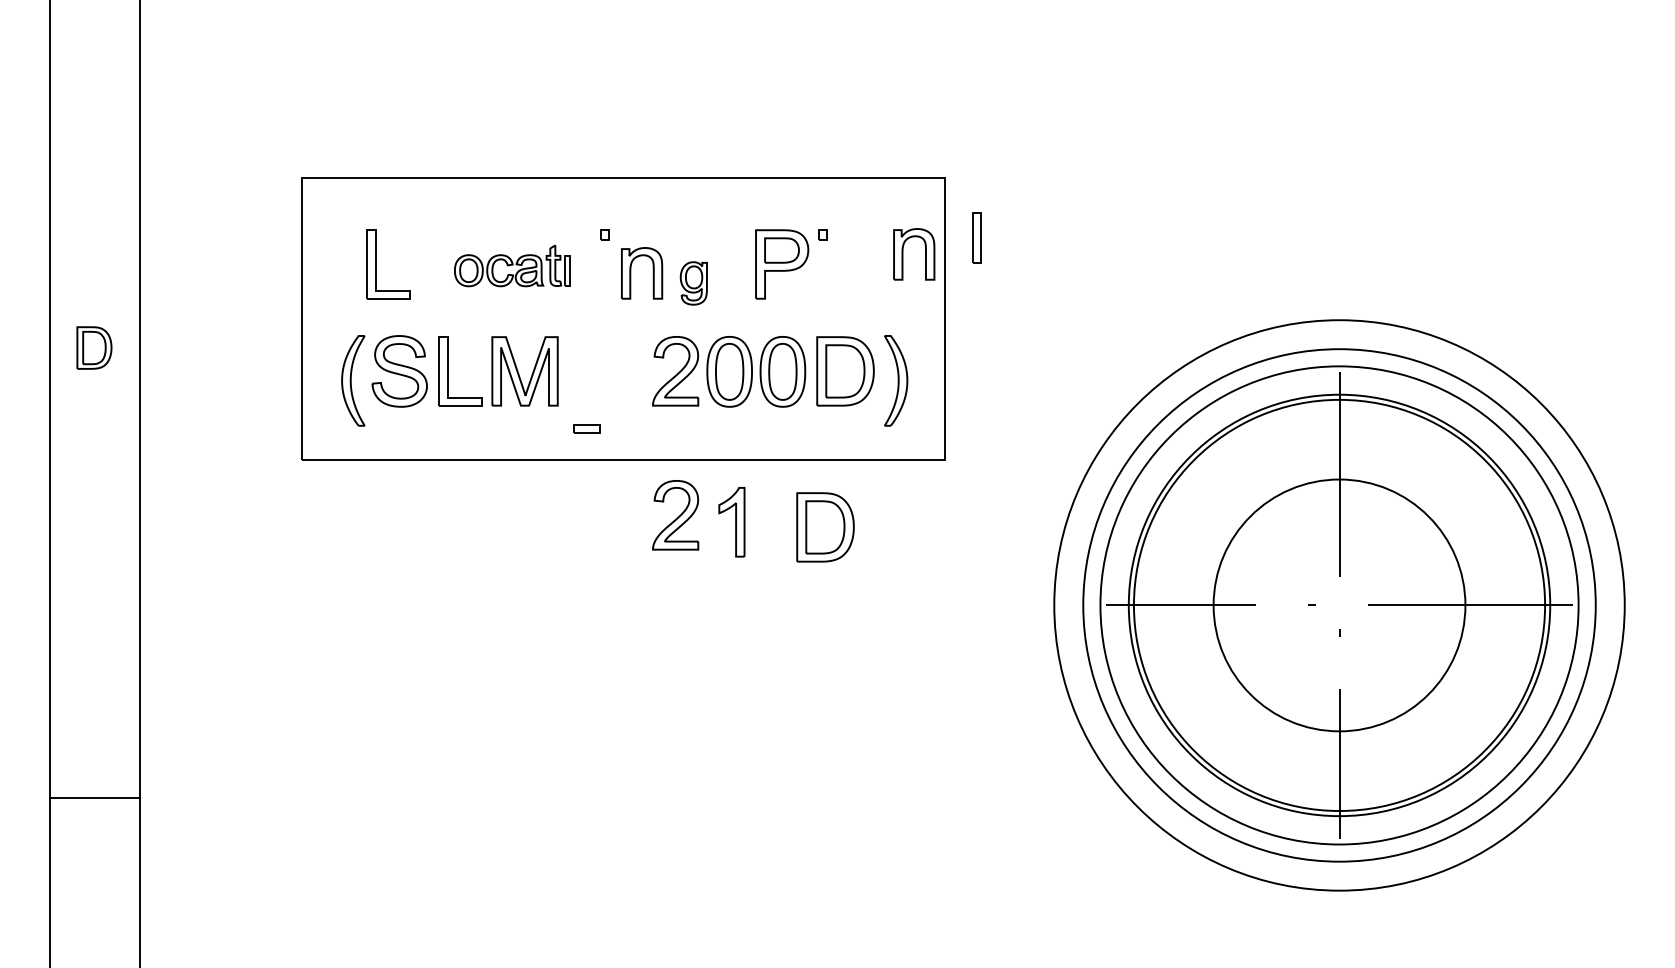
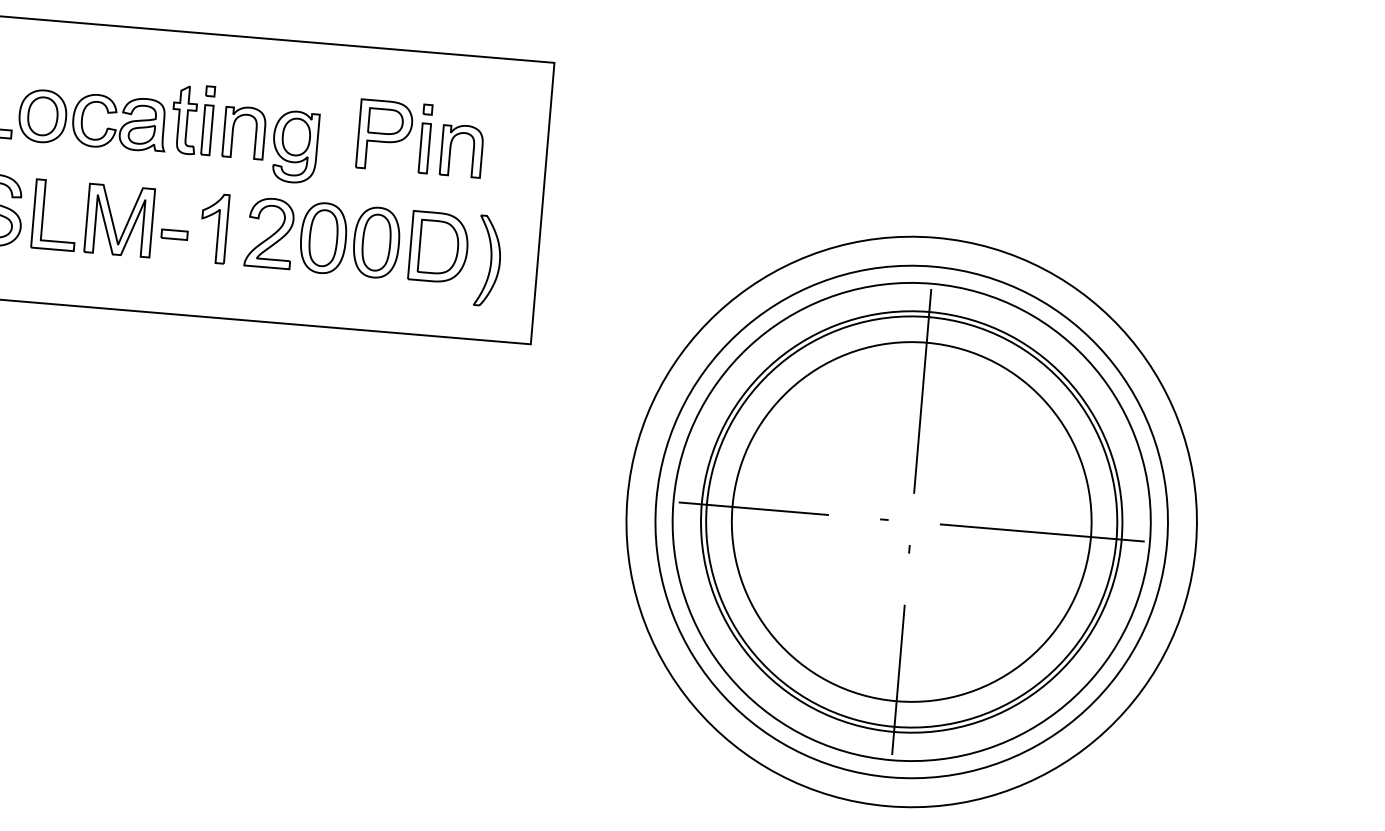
part: (976, 237) -> (424, 147), moved
part: (903, 254) -> (451, 150), moved
part: (512, 265) -> (116, 114), size x1.67
part: (693, 283) -> (294, 147), size x1.67
part: (586, 428) -> (174, 234), moved
part: (675, 515) -> (257, 376), removed
part: (731, 522) -> (213, 228), moved
part: (825, 527) -> (406, 401), removed
circle: (1339, 605) -> (911, 522), size x1.43

